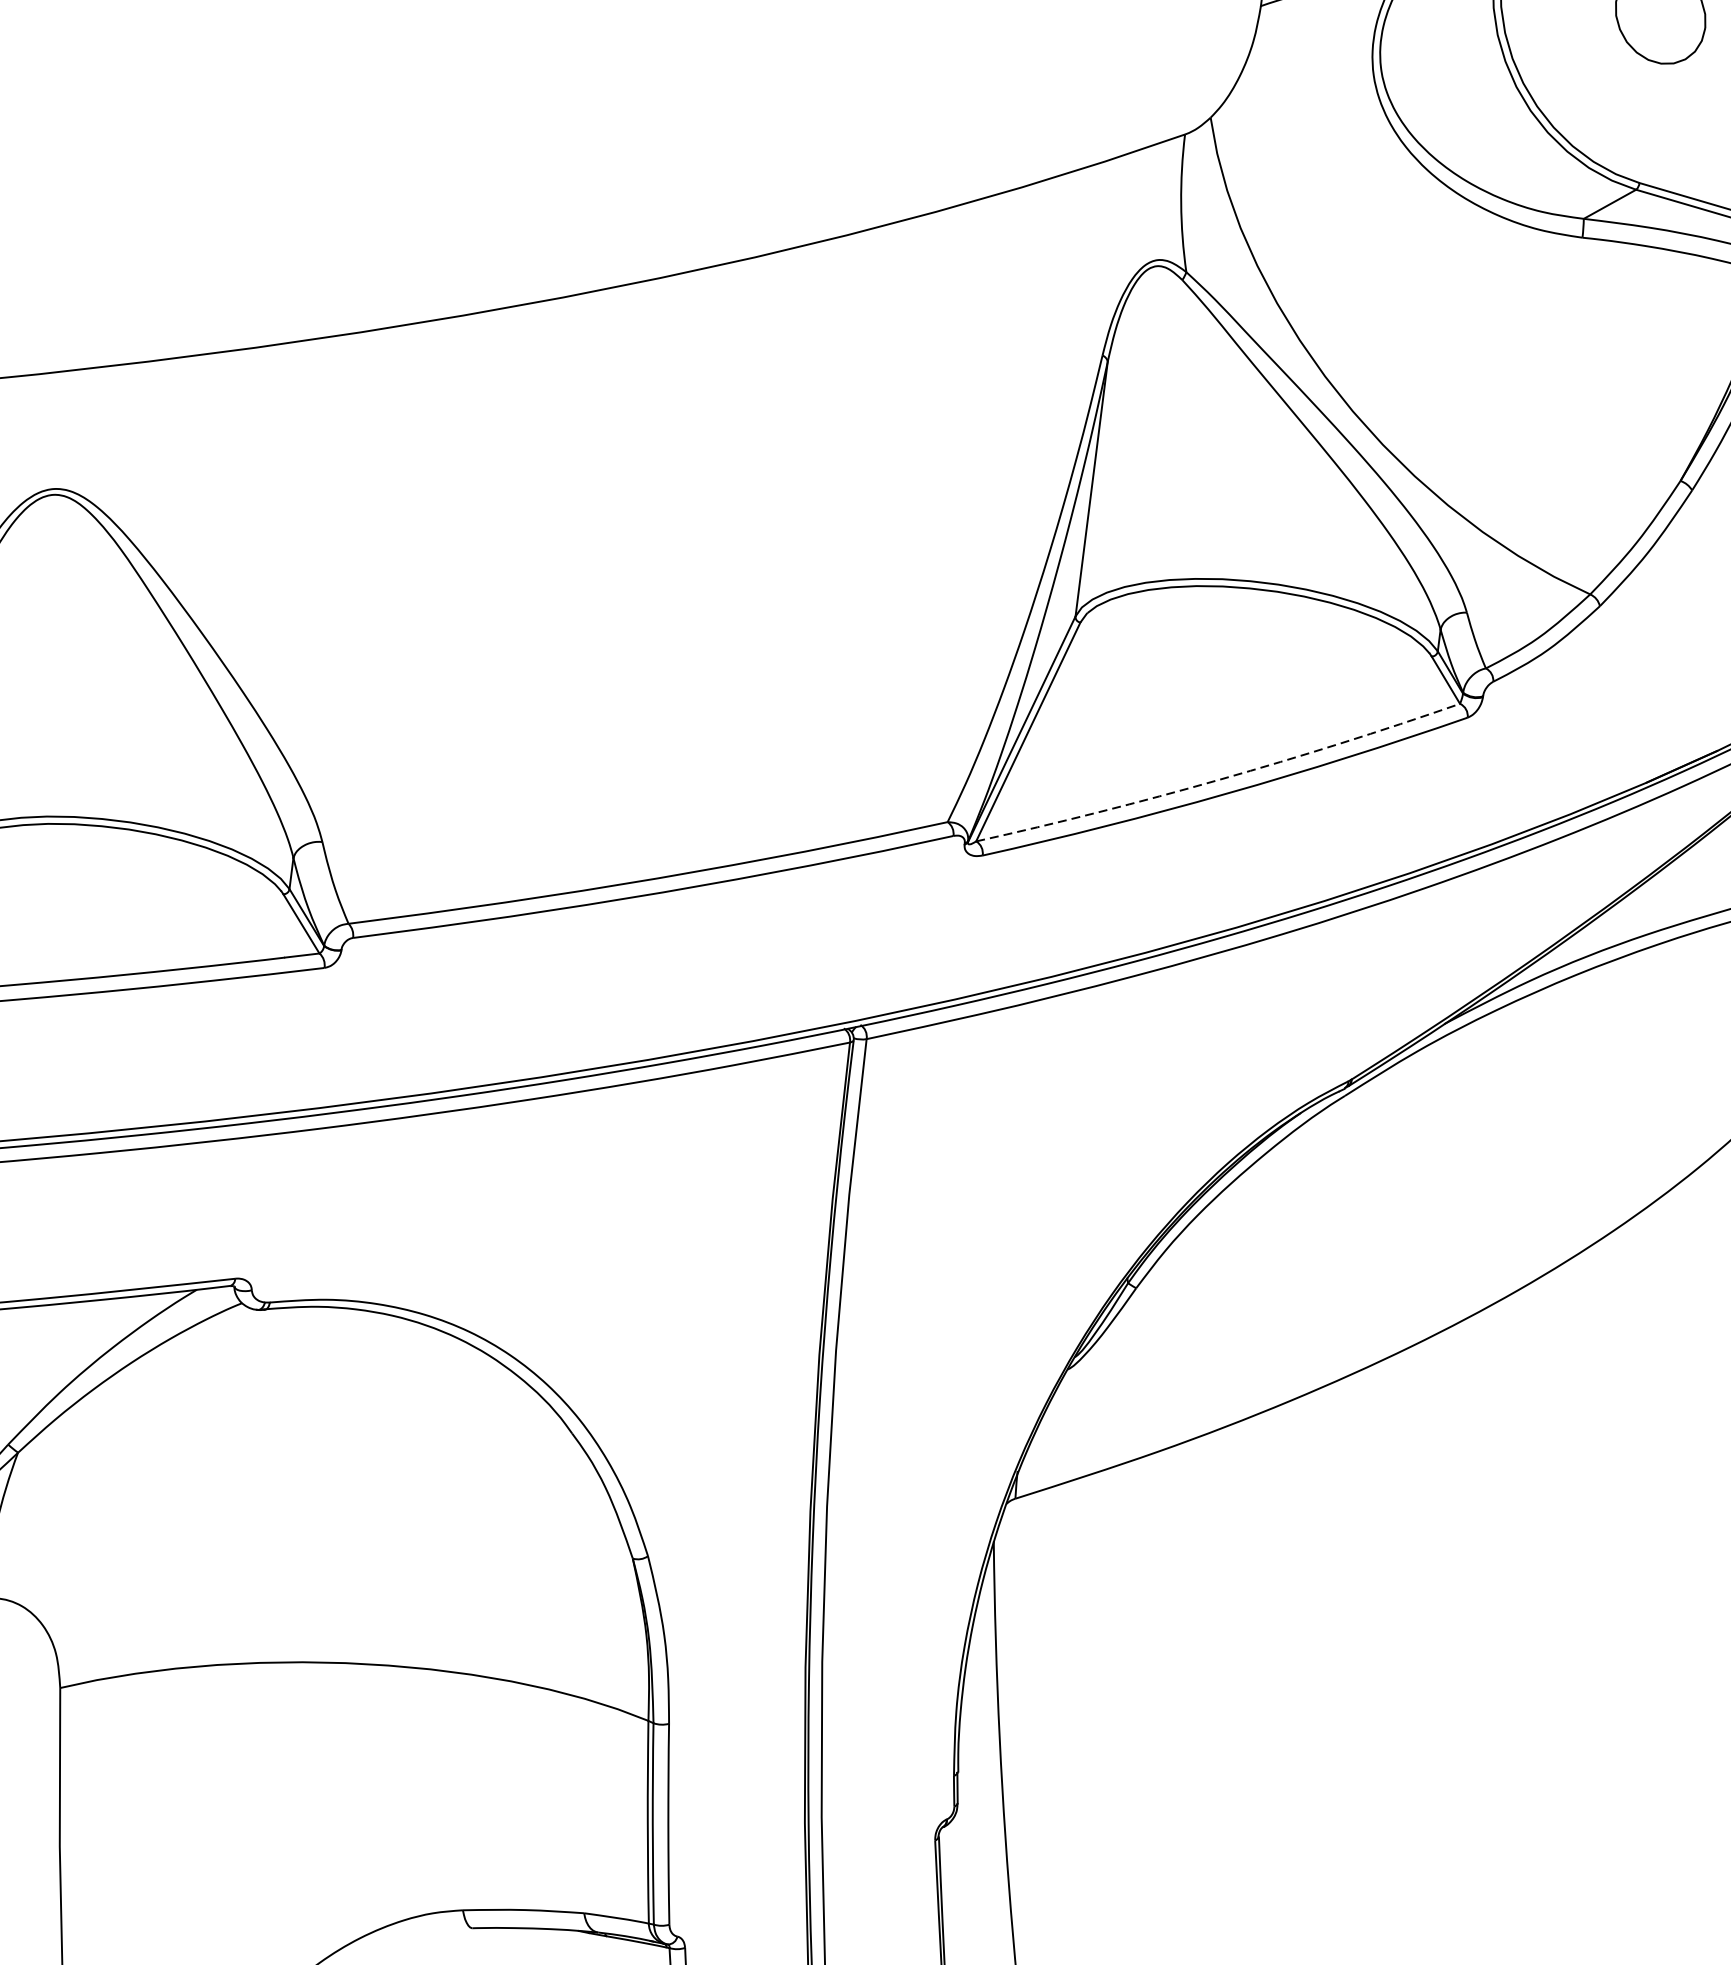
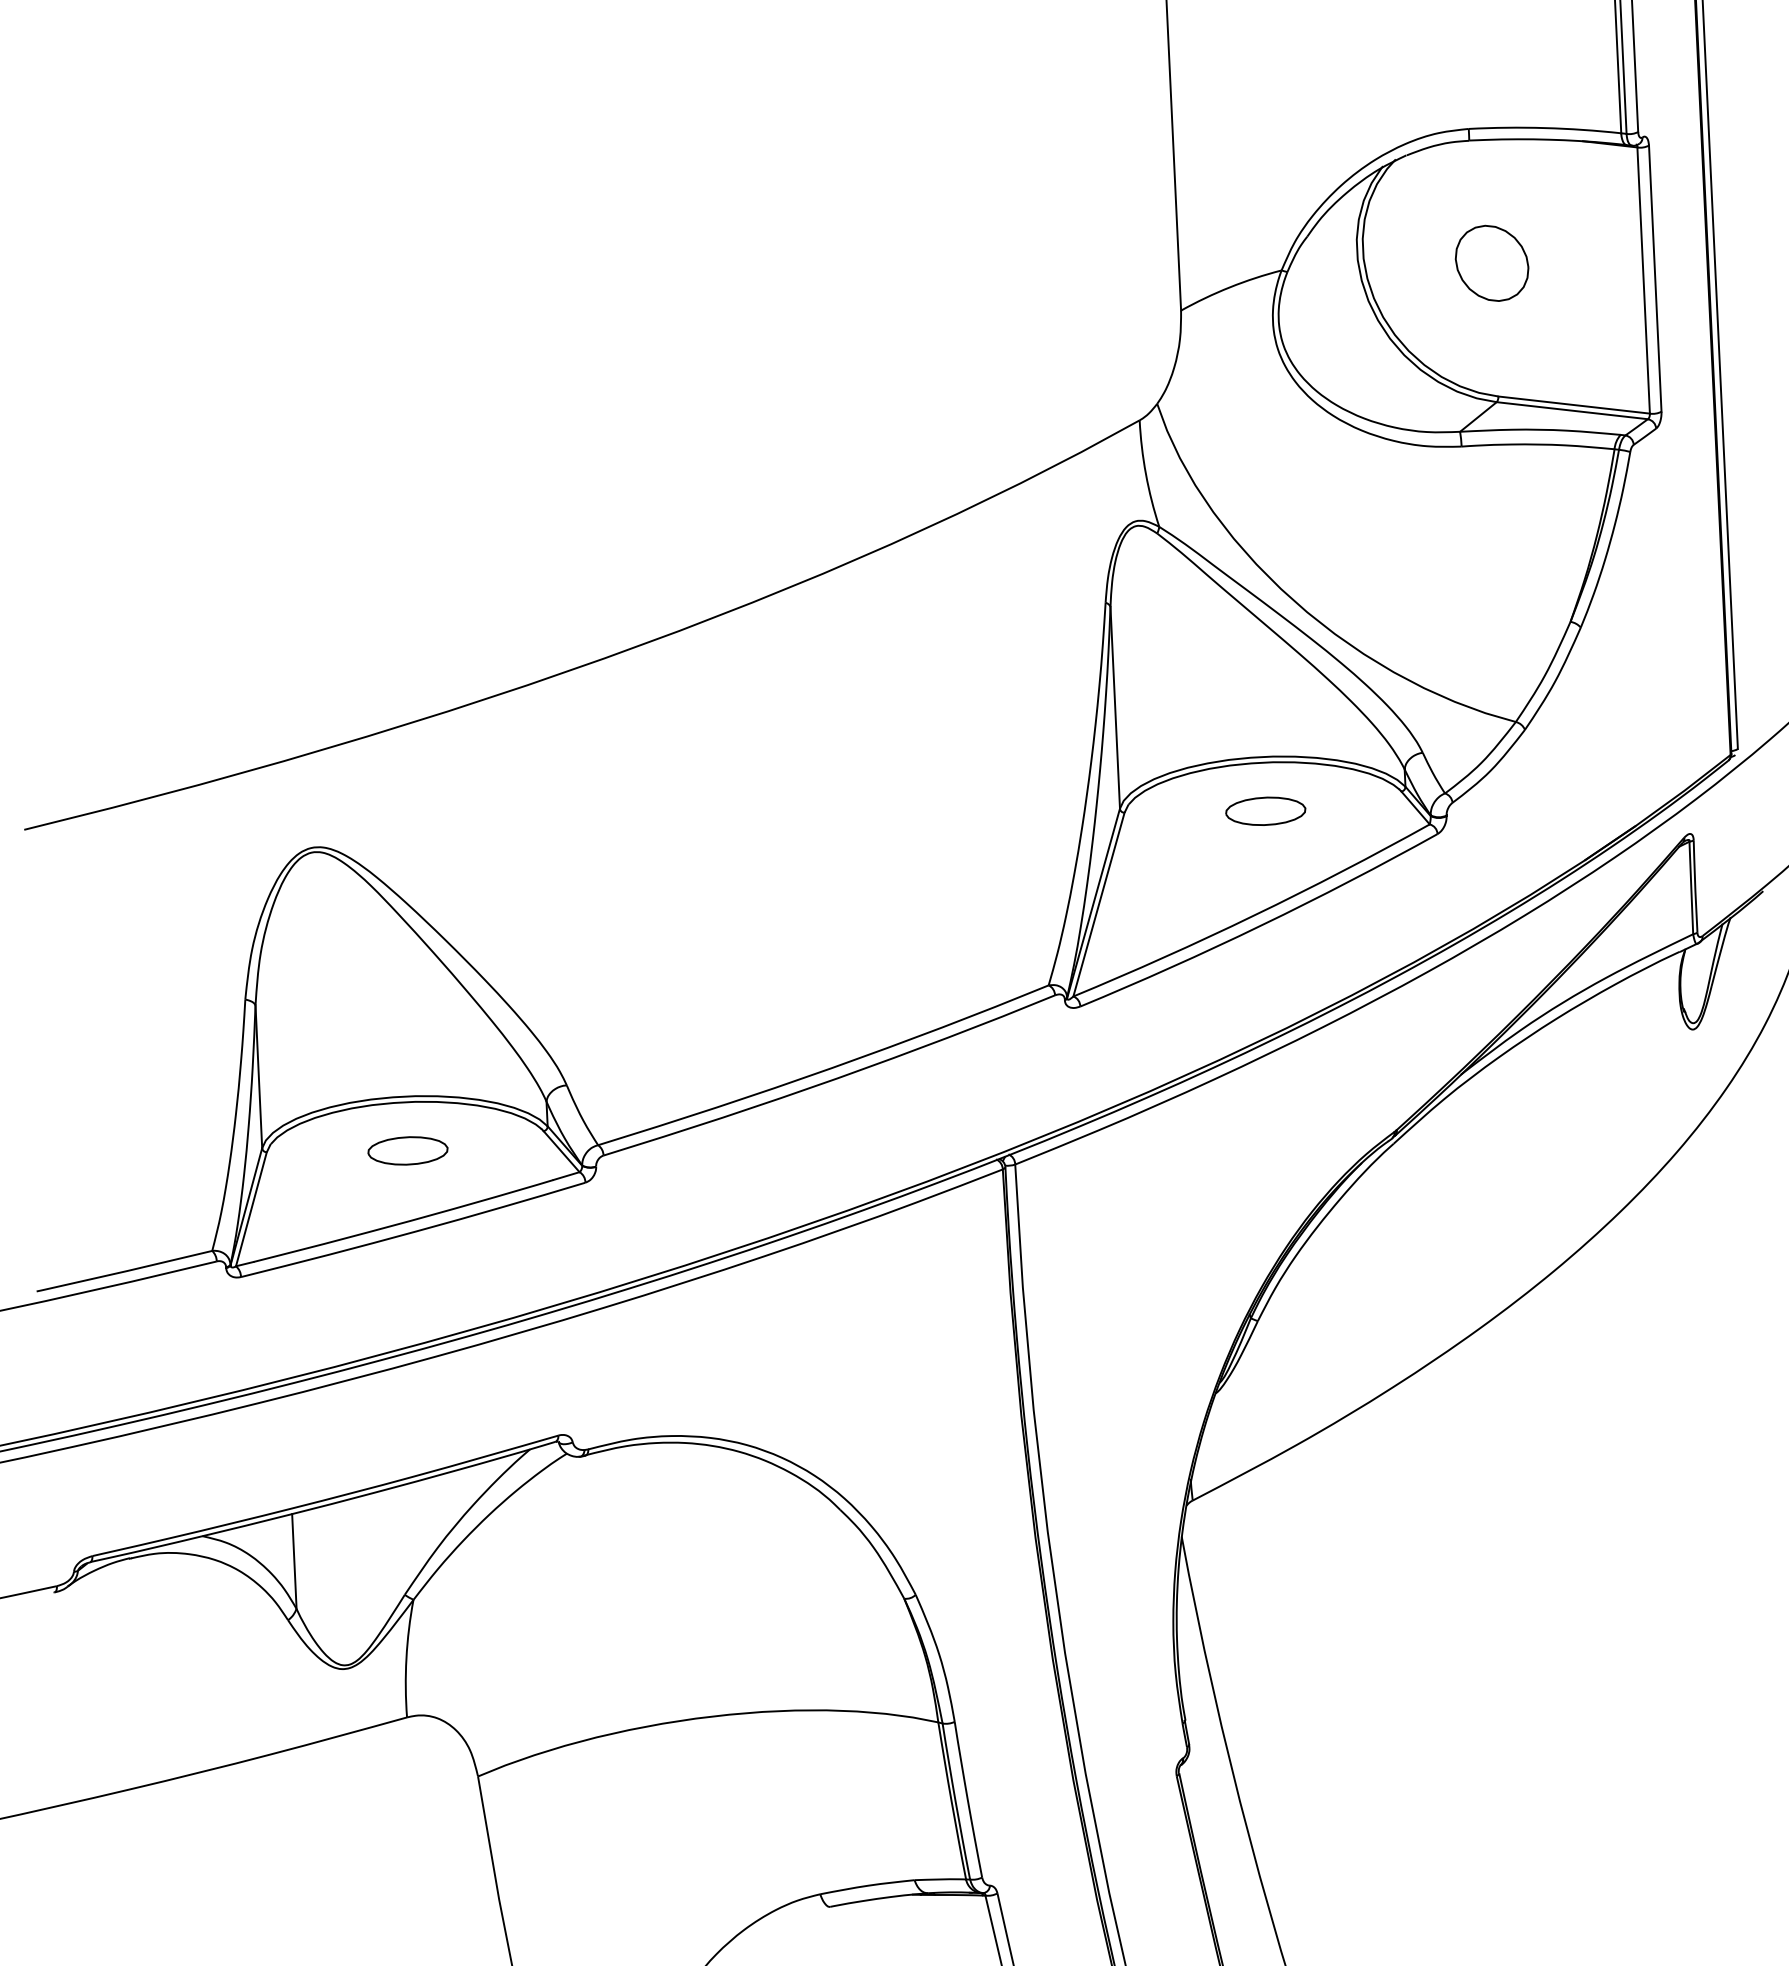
part: (1257, 650) -> (1265, 810), added
arc: (1220, 779) -> (1254, 915), dashed -> solid
part: (108, 888) -> (407, 1150), added

